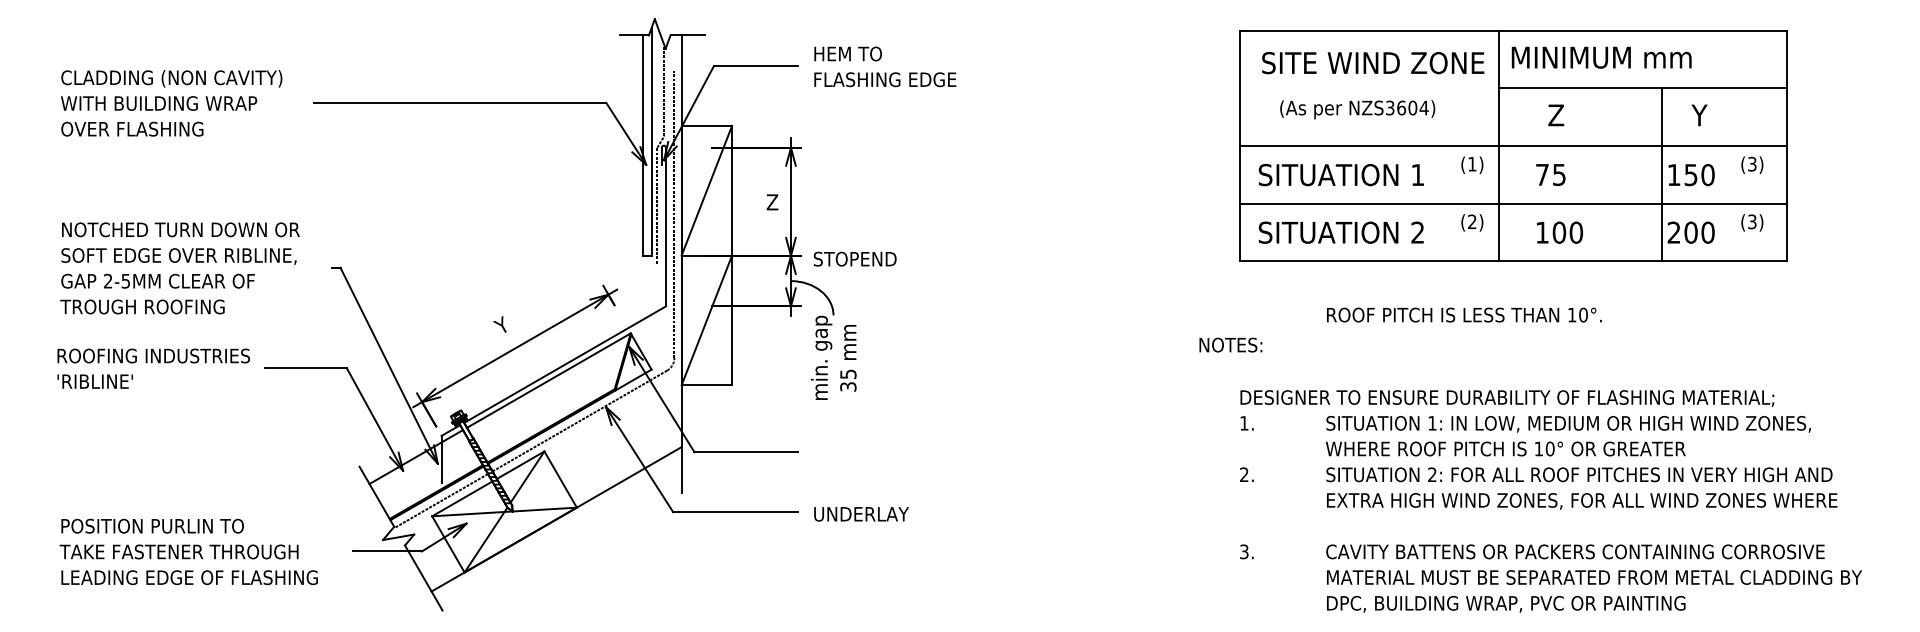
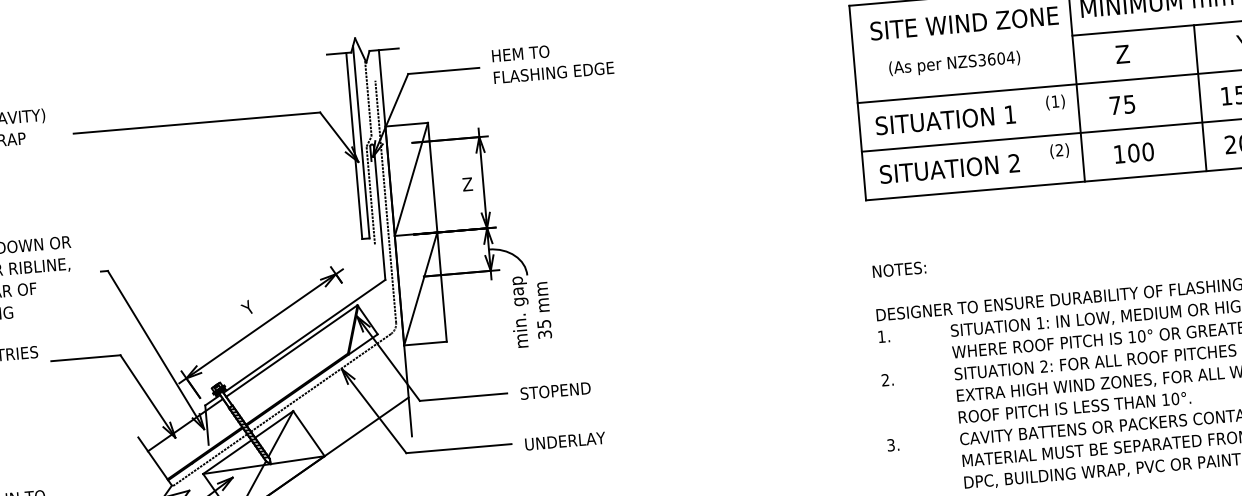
line: (1662, 174) -> (1200, 97), moved
text: (854, 258) -> (555, 390), moved
text: (1464, 314) -> (1074, 407), moved
text: (1230, 344) -> (899, 269), moved

